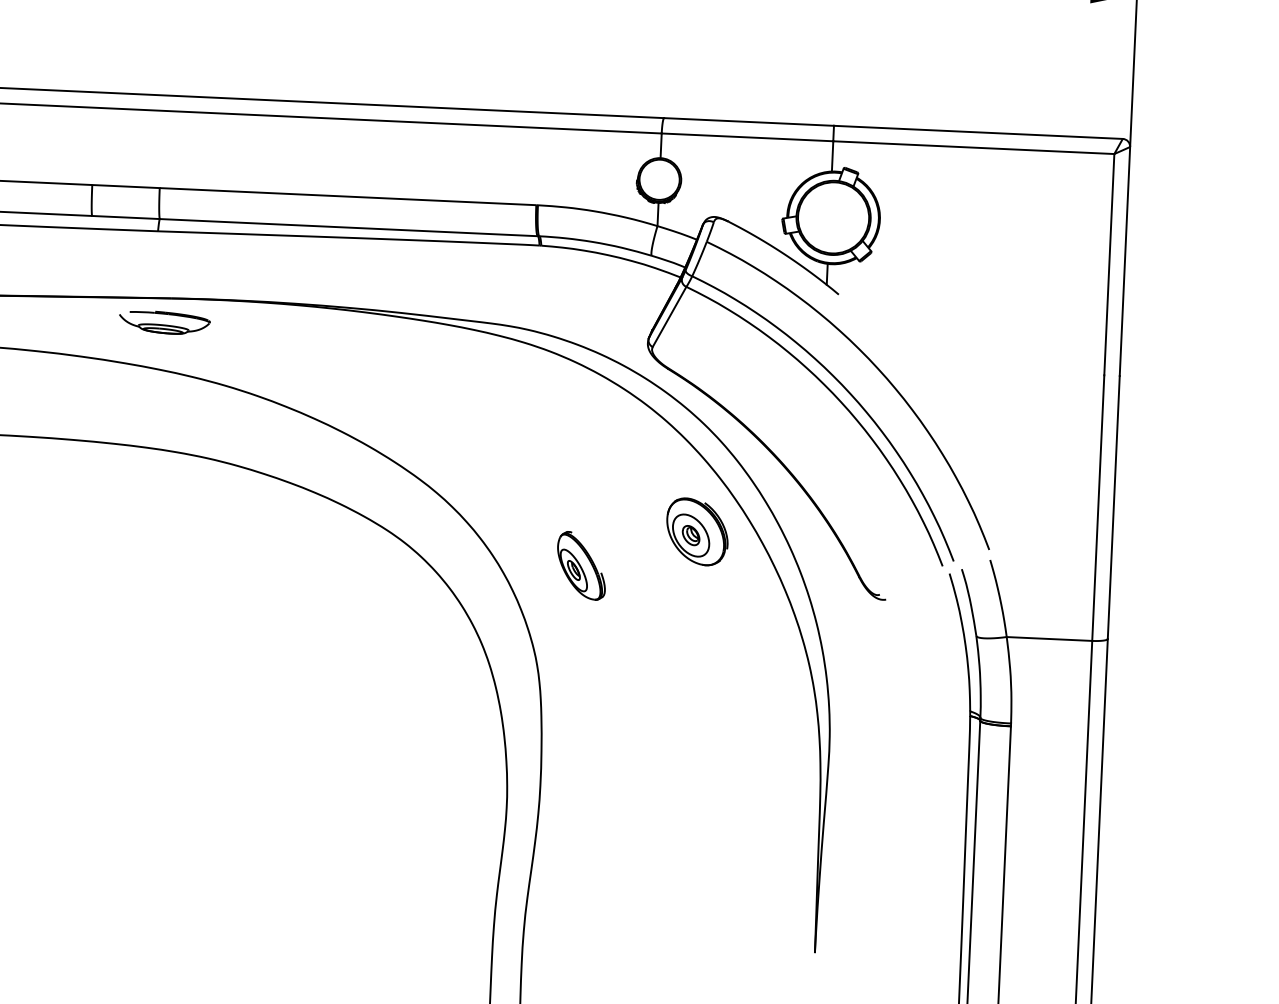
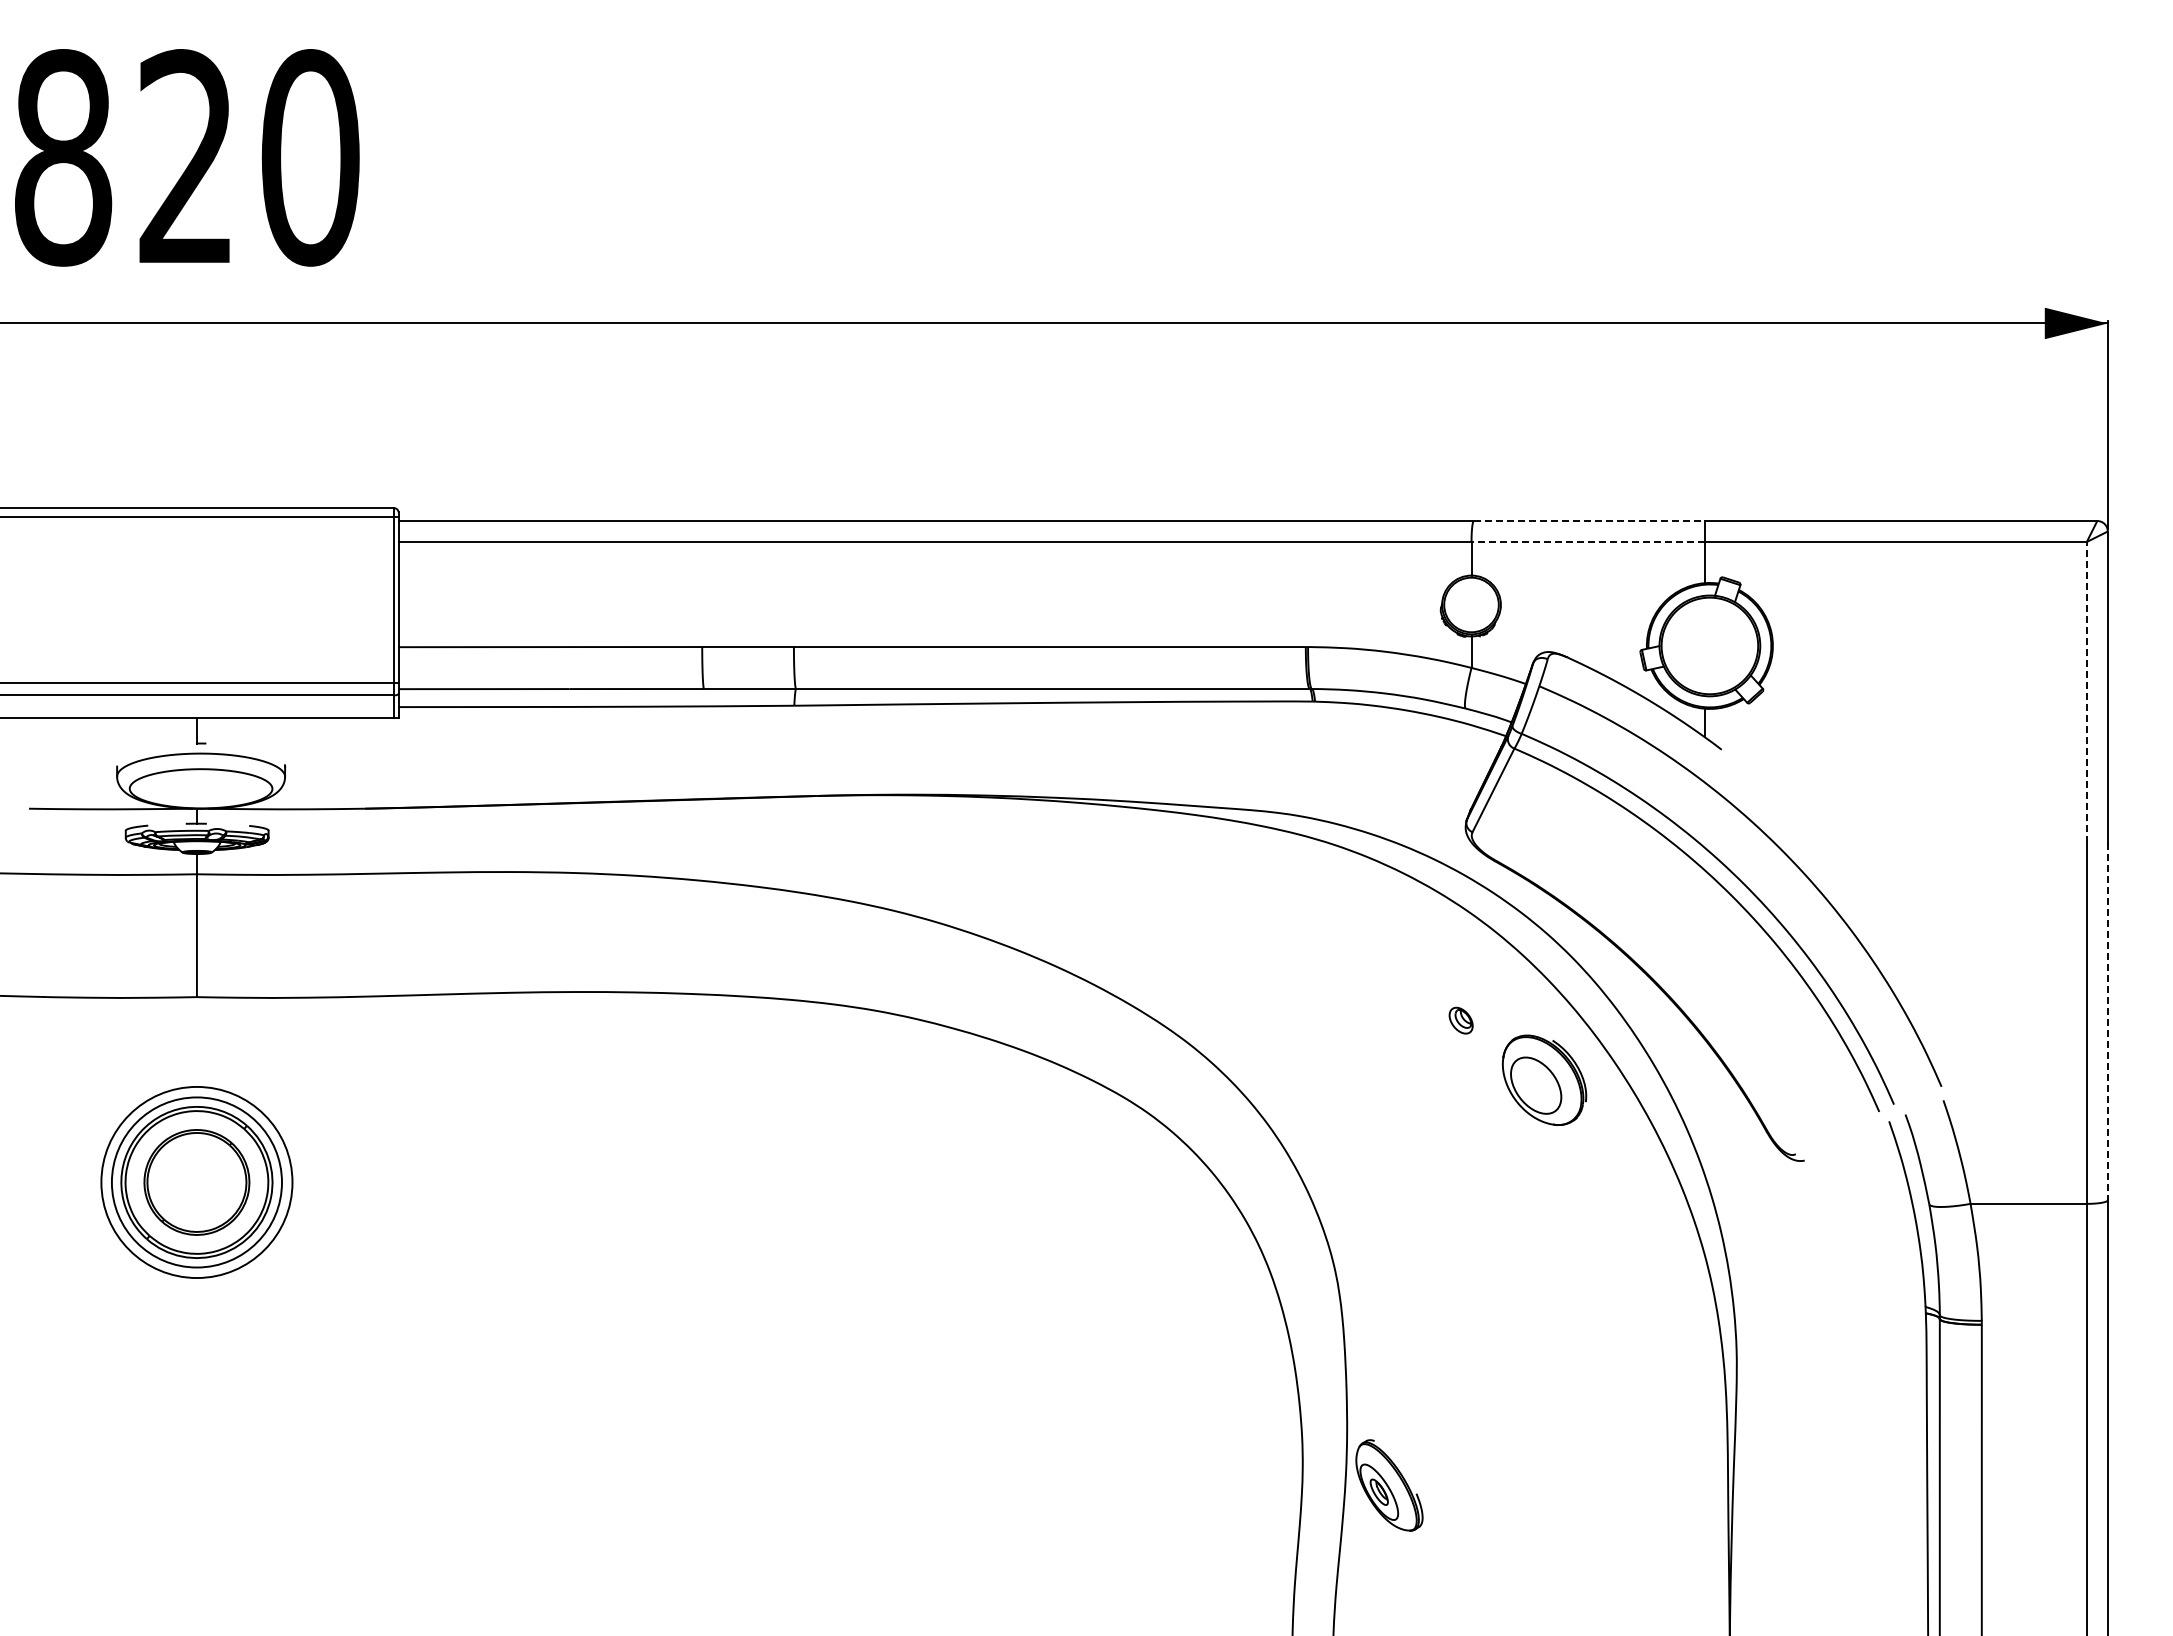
line: (749, 122) -> (1589, 521), solid -> dashed
line: (747, 137) -> (1588, 542), solid -> dashed
line: (1109, 263) -> (2086, 691), solid -> dashed
part: (164, 322) -> (808, 829), removed
line: (1113, 507) -> (2107, 1021), solid -> dashed
part: (690, 535) -> (1460, 1020), moved
part: (581, 565) -> (1389, 1485), moved

